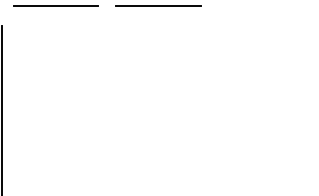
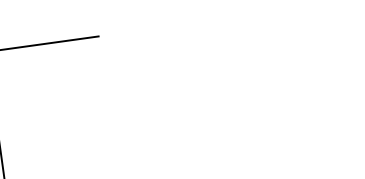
line: (158, 6) -> (168, 26), removed

